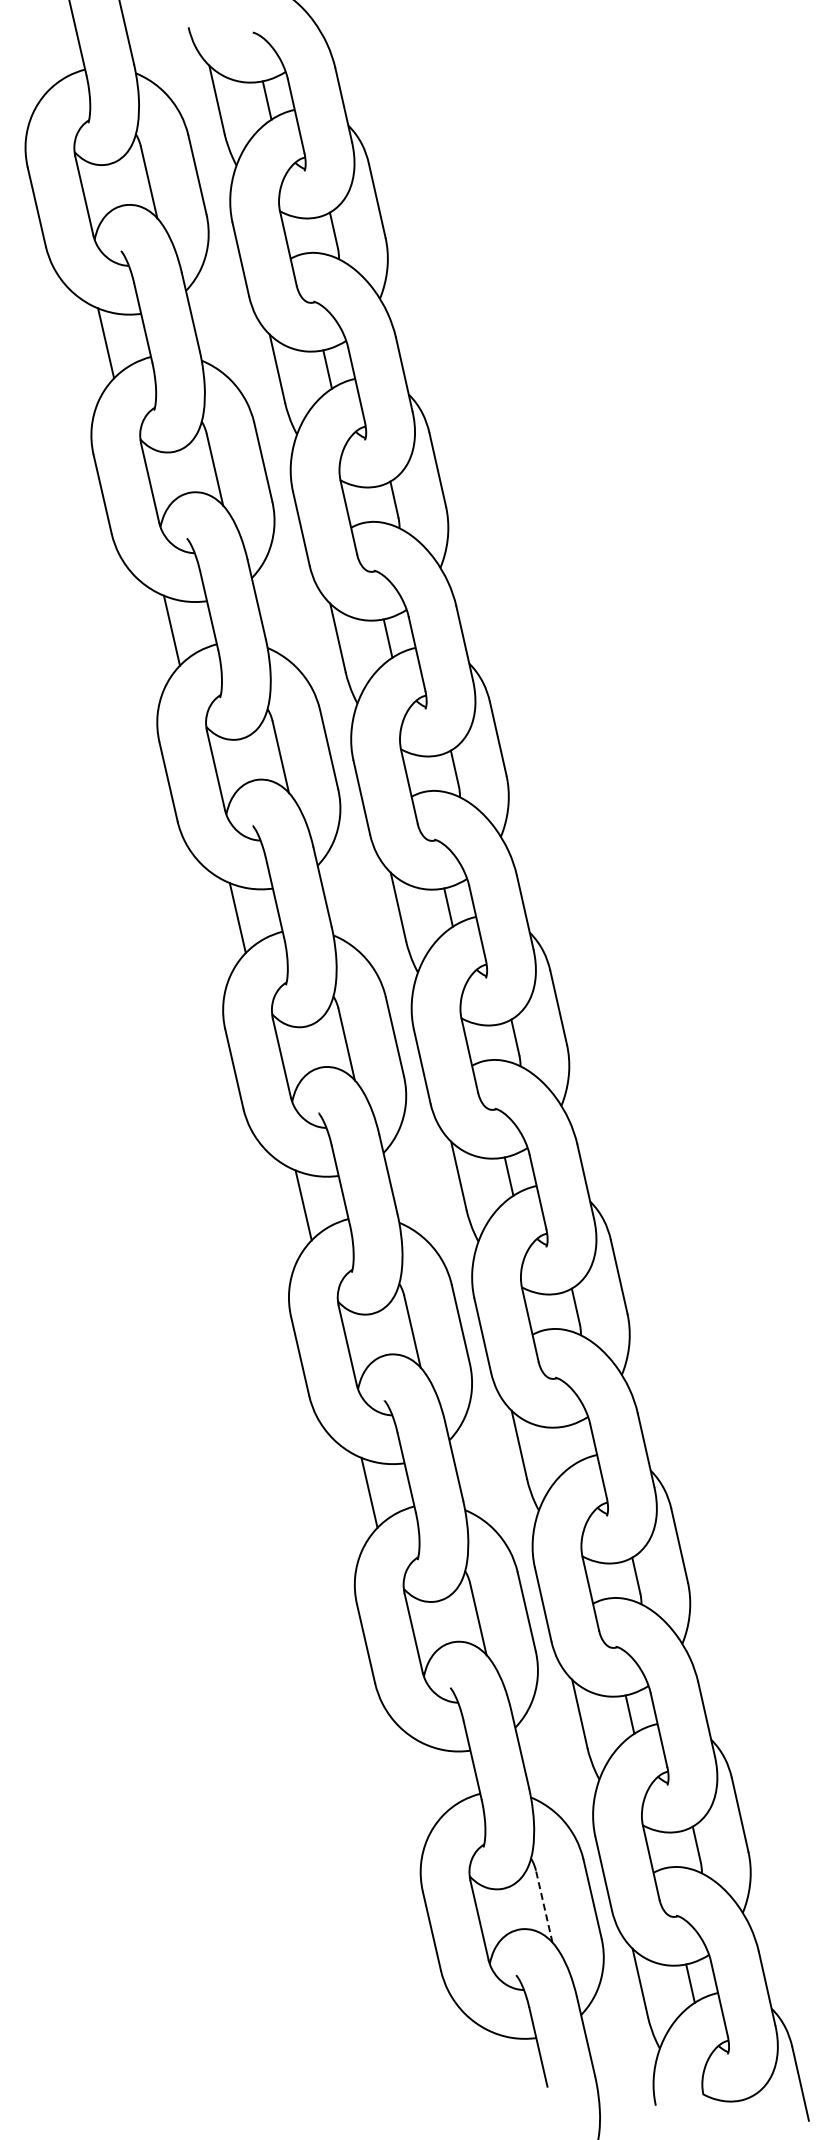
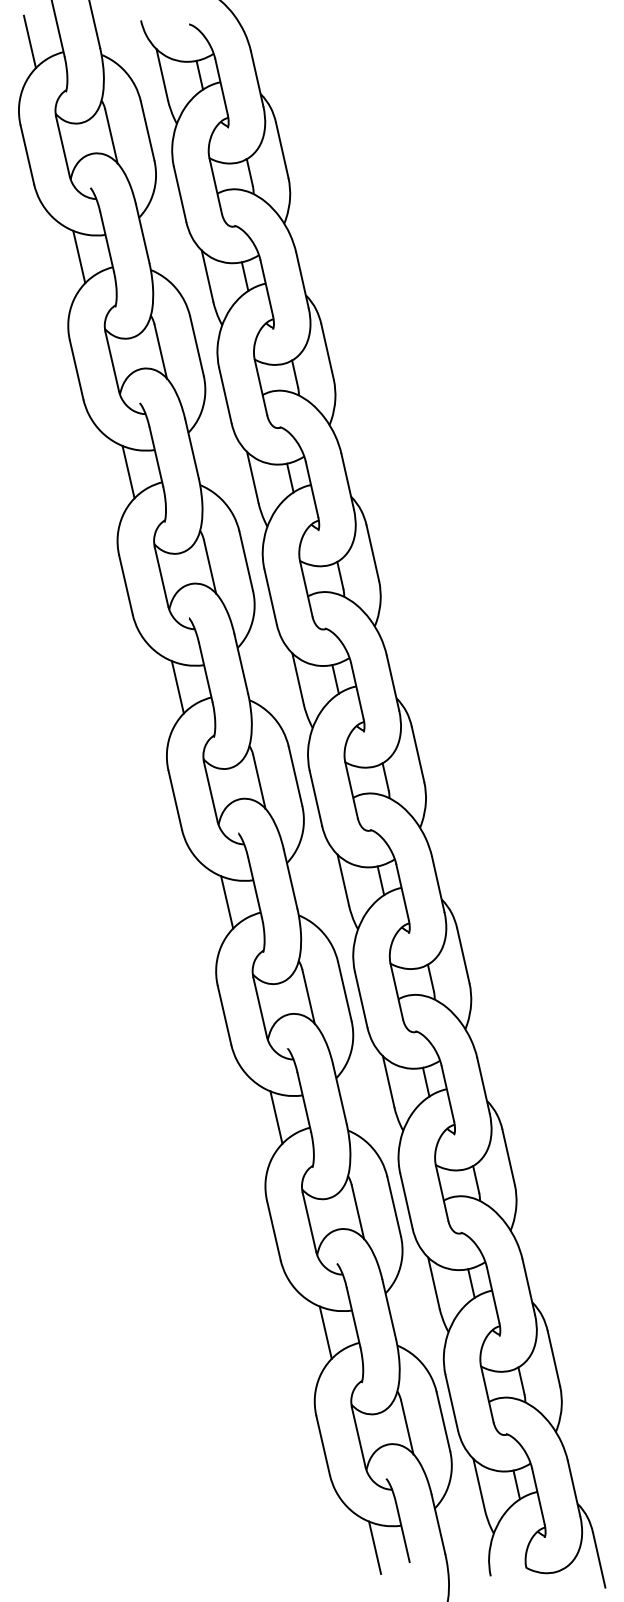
line: (40, 55) -> (30, 41), added
line: (569, 1445) -> (426, 1082), added
line: (435, 1780) -> (325, 1332), added
line: (544, 1906) -> (407, 1427), dashed -> solid
line: (501, 2067) -> (375, 1547), added

